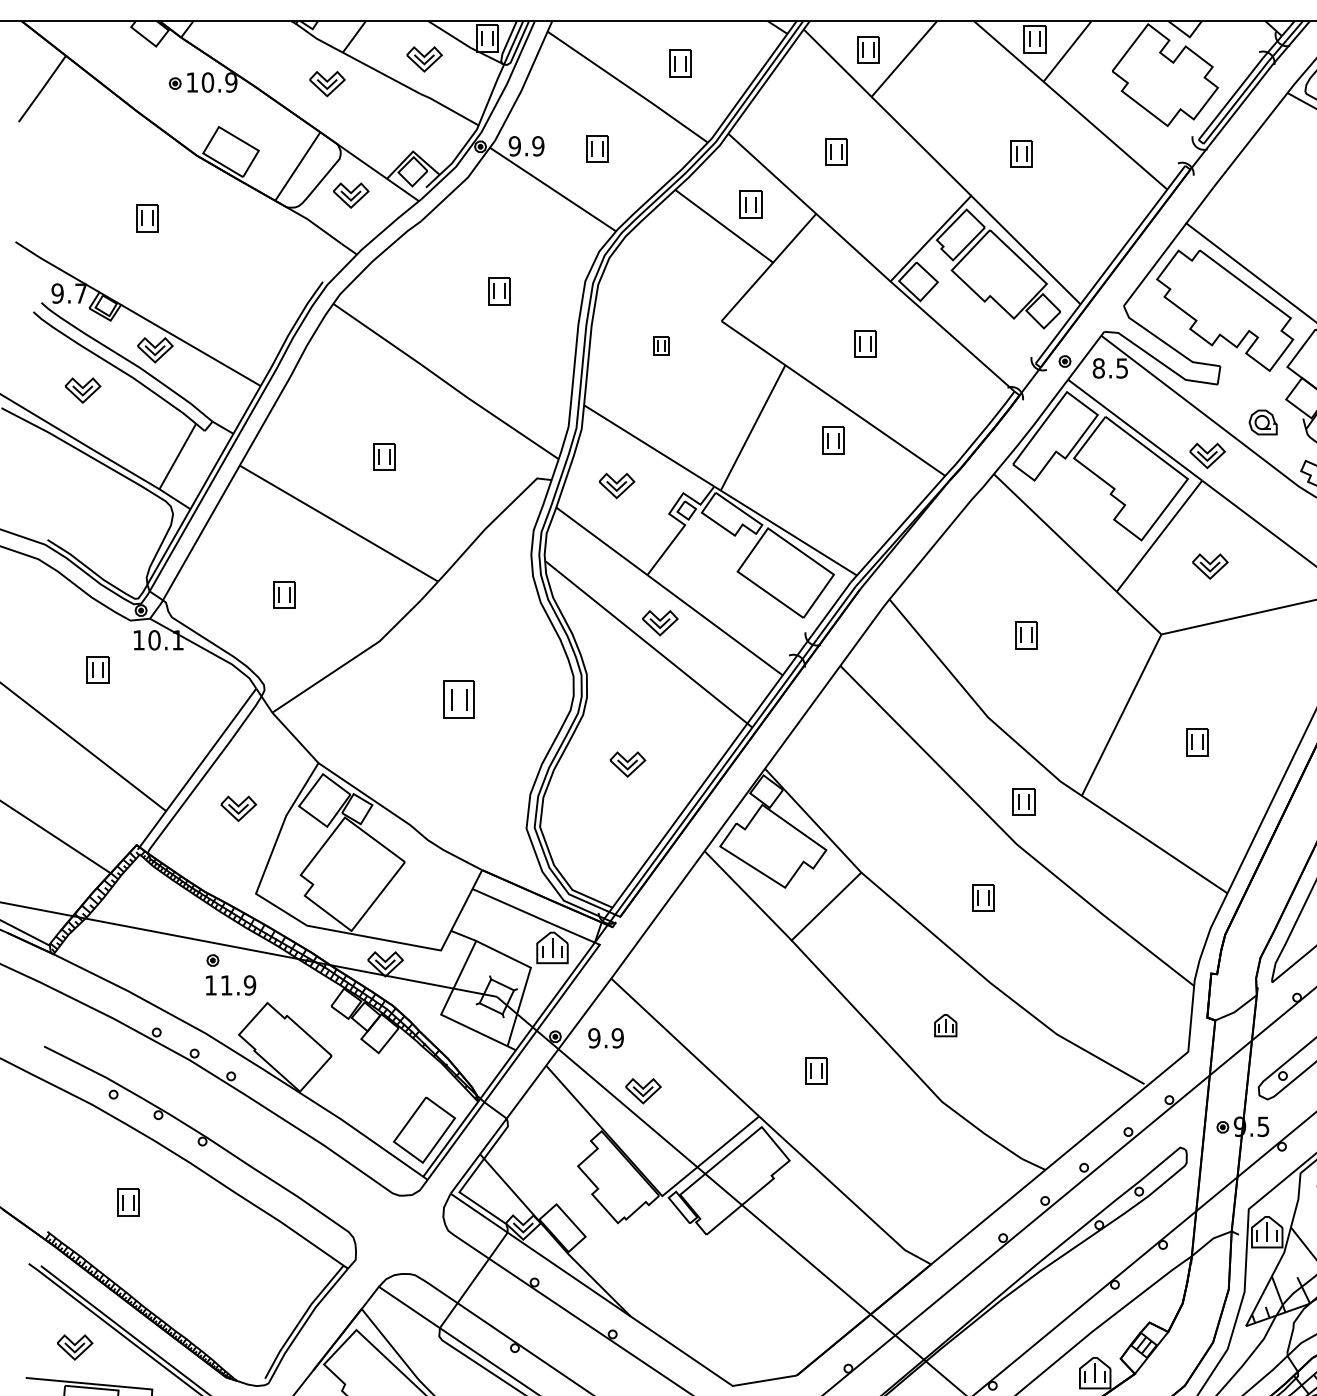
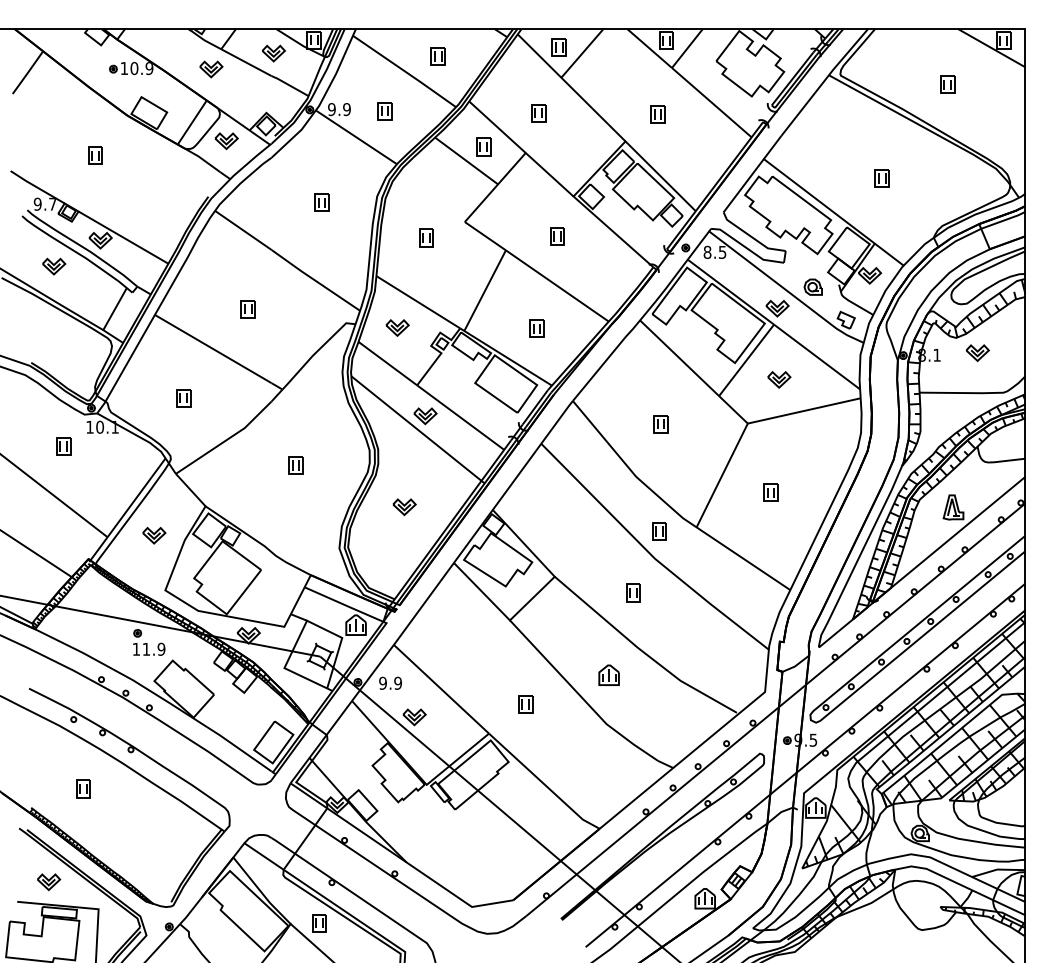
part: (661, 345) -> (426, 237), size x1.43
part: (832, 440) -> (536, 328), moved
part: (458, 699) -> (295, 465), size x0.71
part: (944, 1024) -> (608, 674), size x1.43

